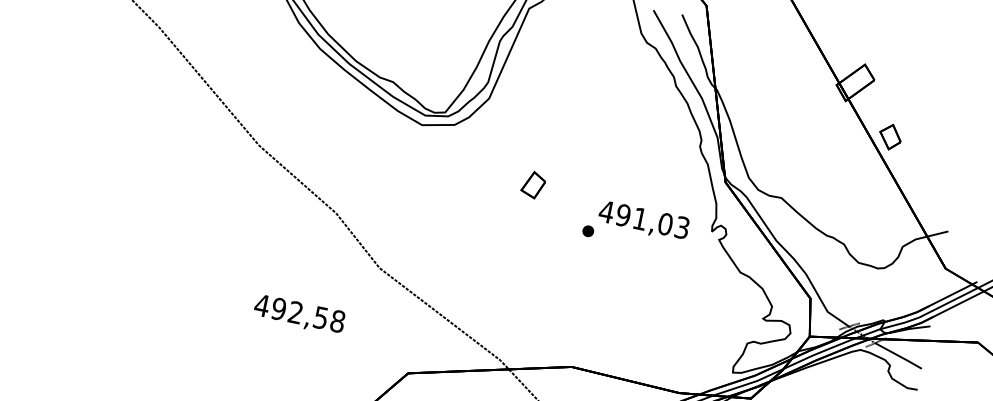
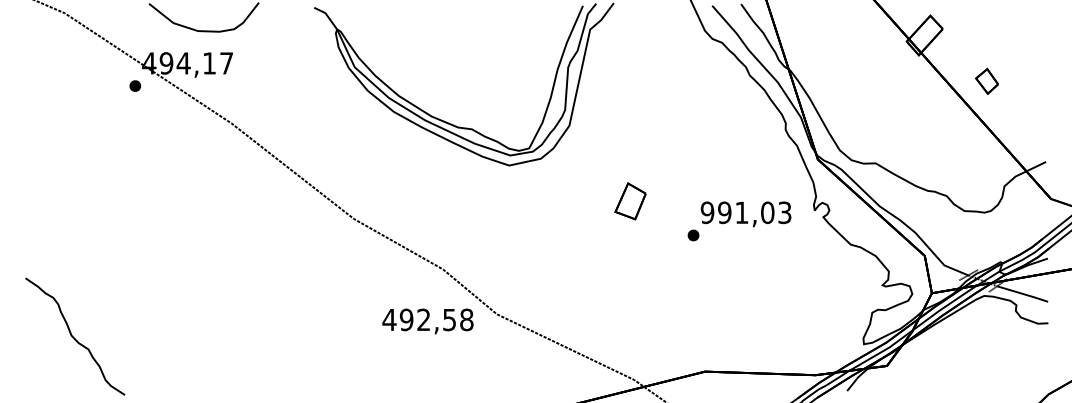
part: (890, 136) -> (986, 80), moved
part: (533, 185) -> (630, 201), size x1.4
text: (606, 211) -> (707, 212), 491,03 -> 991,03
text: (299, 314) -> (427, 321), moved

